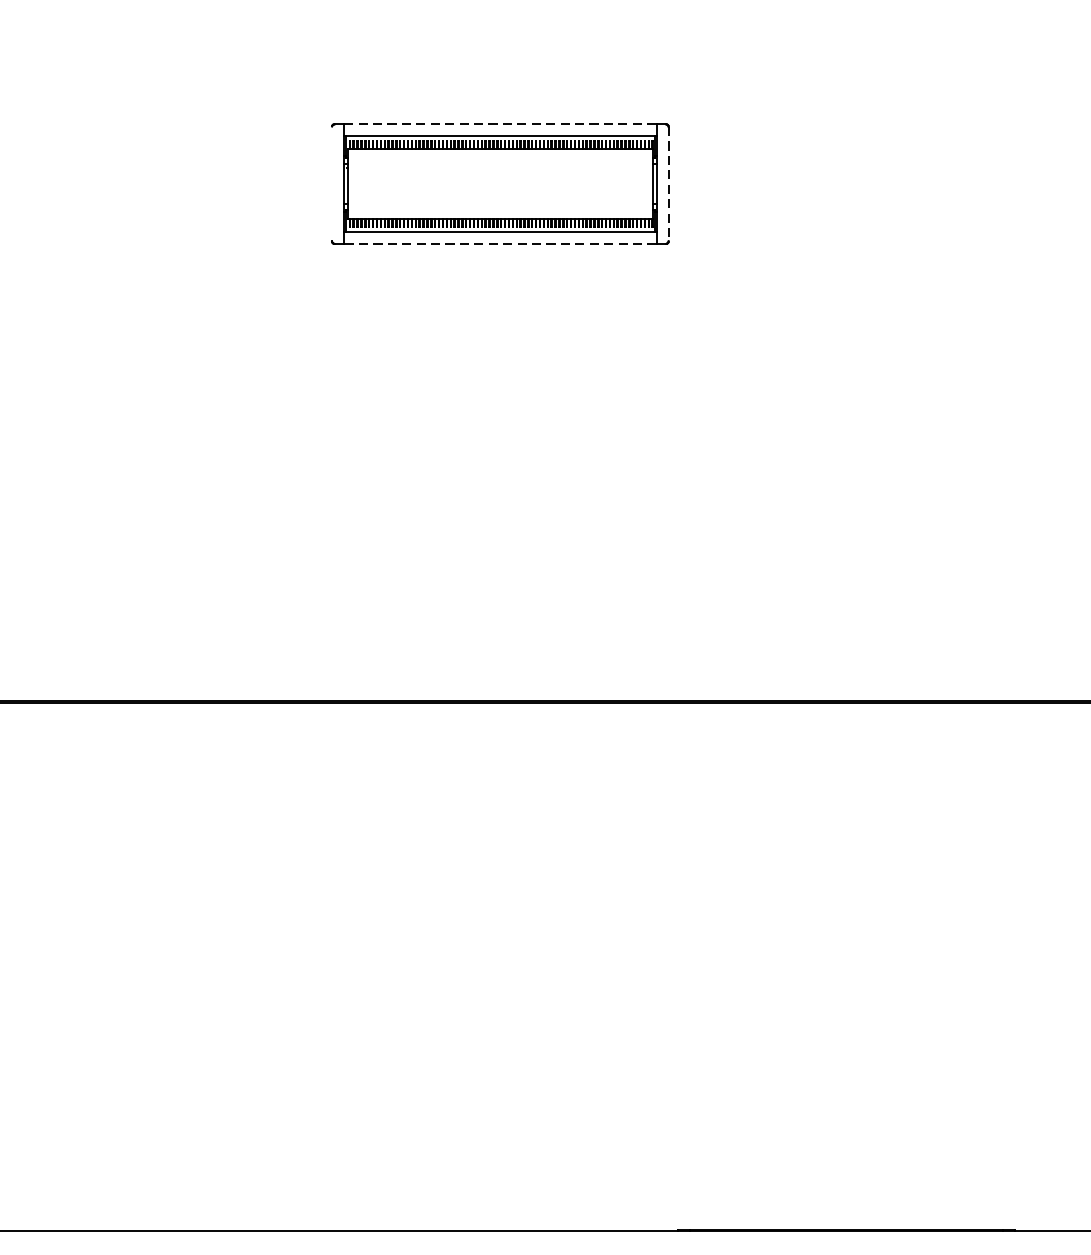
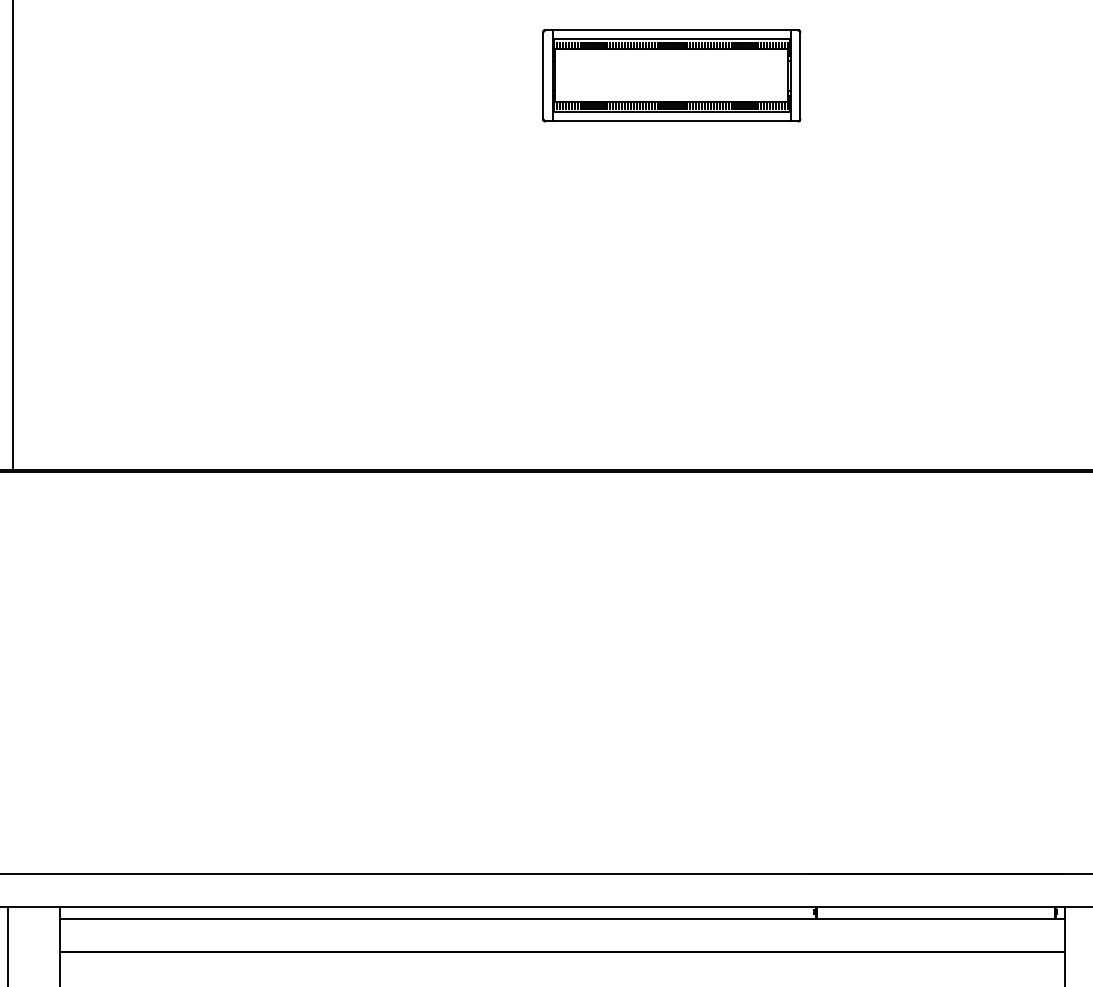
line: (501, 124) -> (672, 30), dashed -> solid
line: (332, 183) -> (543, 75), added
line: (669, 183) -> (800, 75), dashed -> solid
line: (499, 244) -> (671, 121), dashed -> solid

